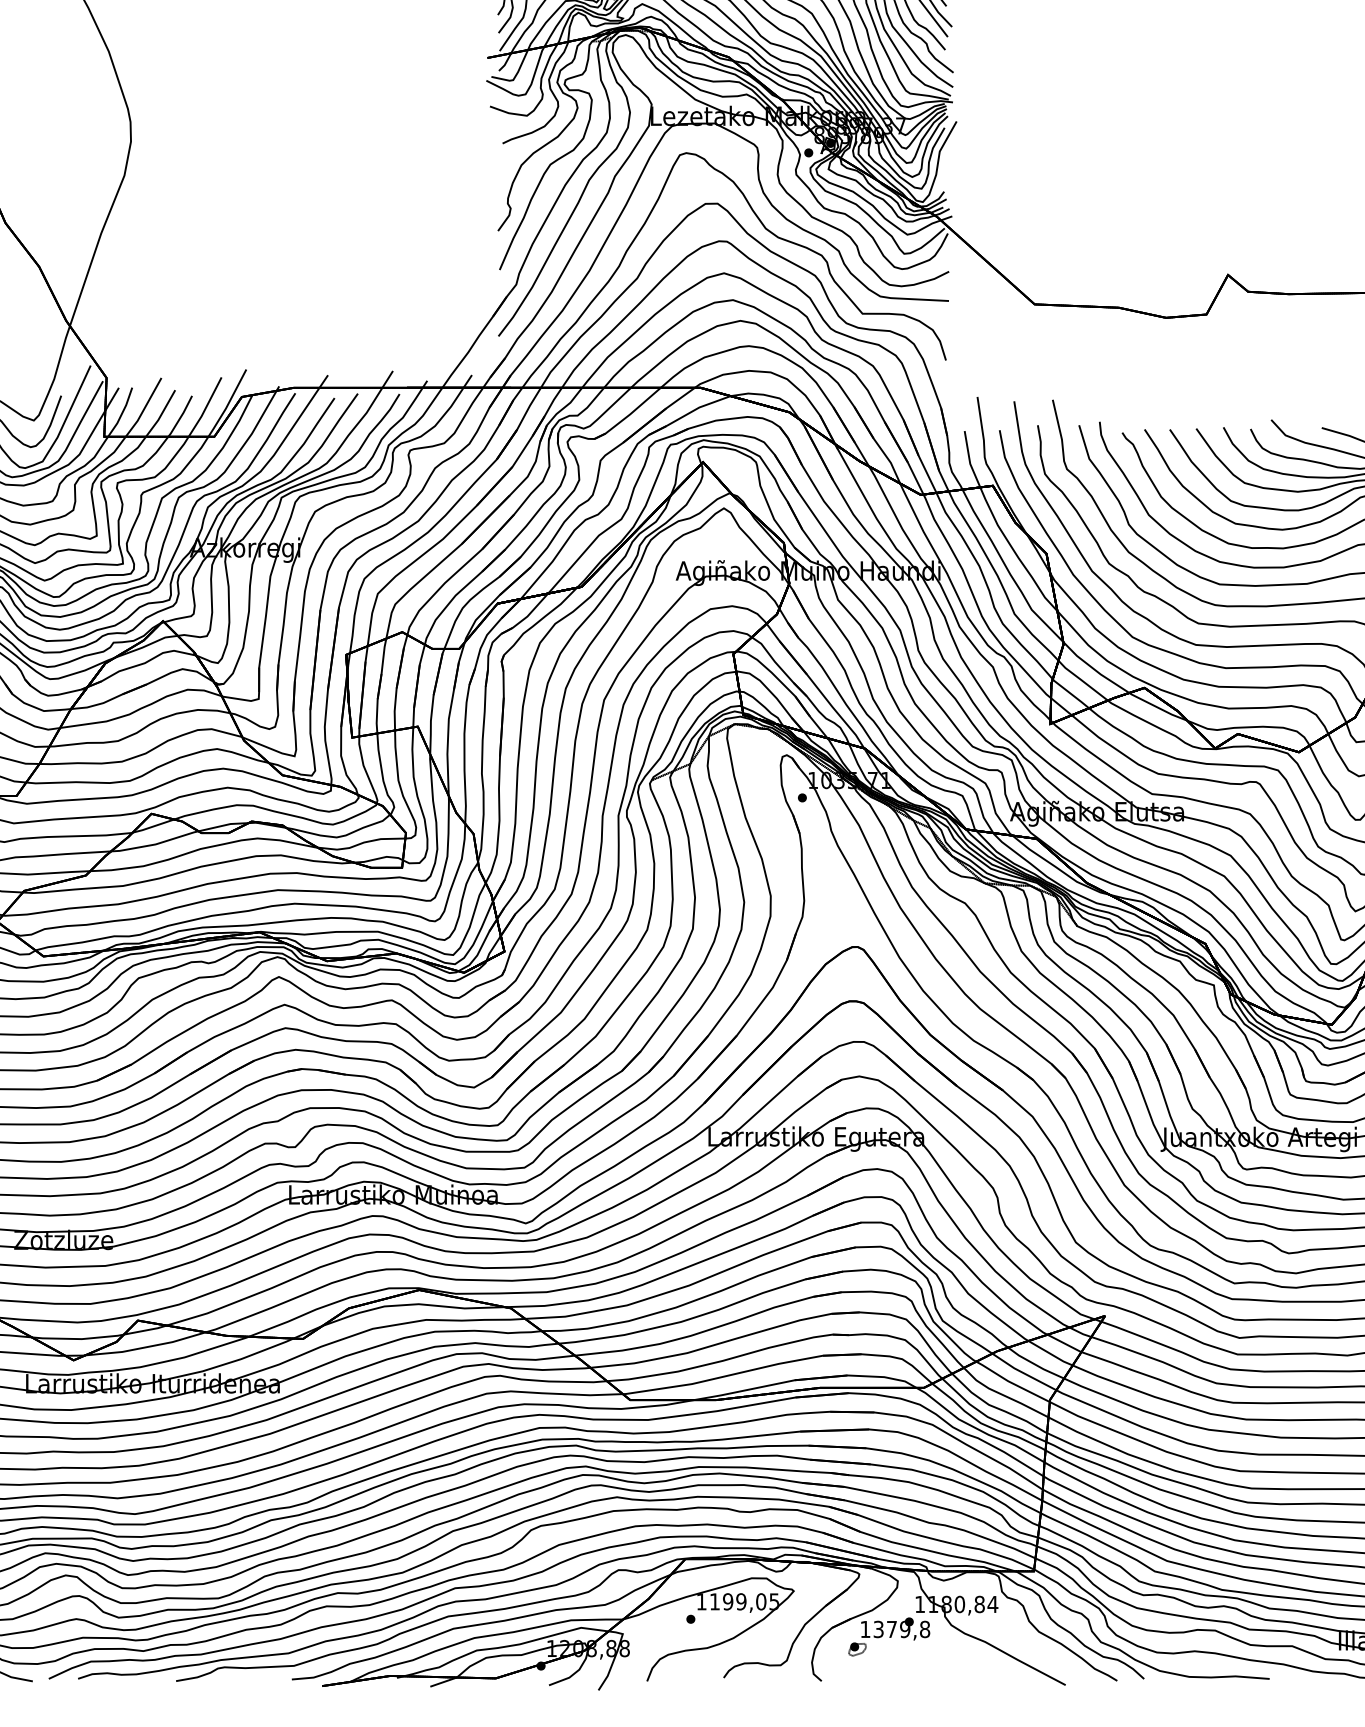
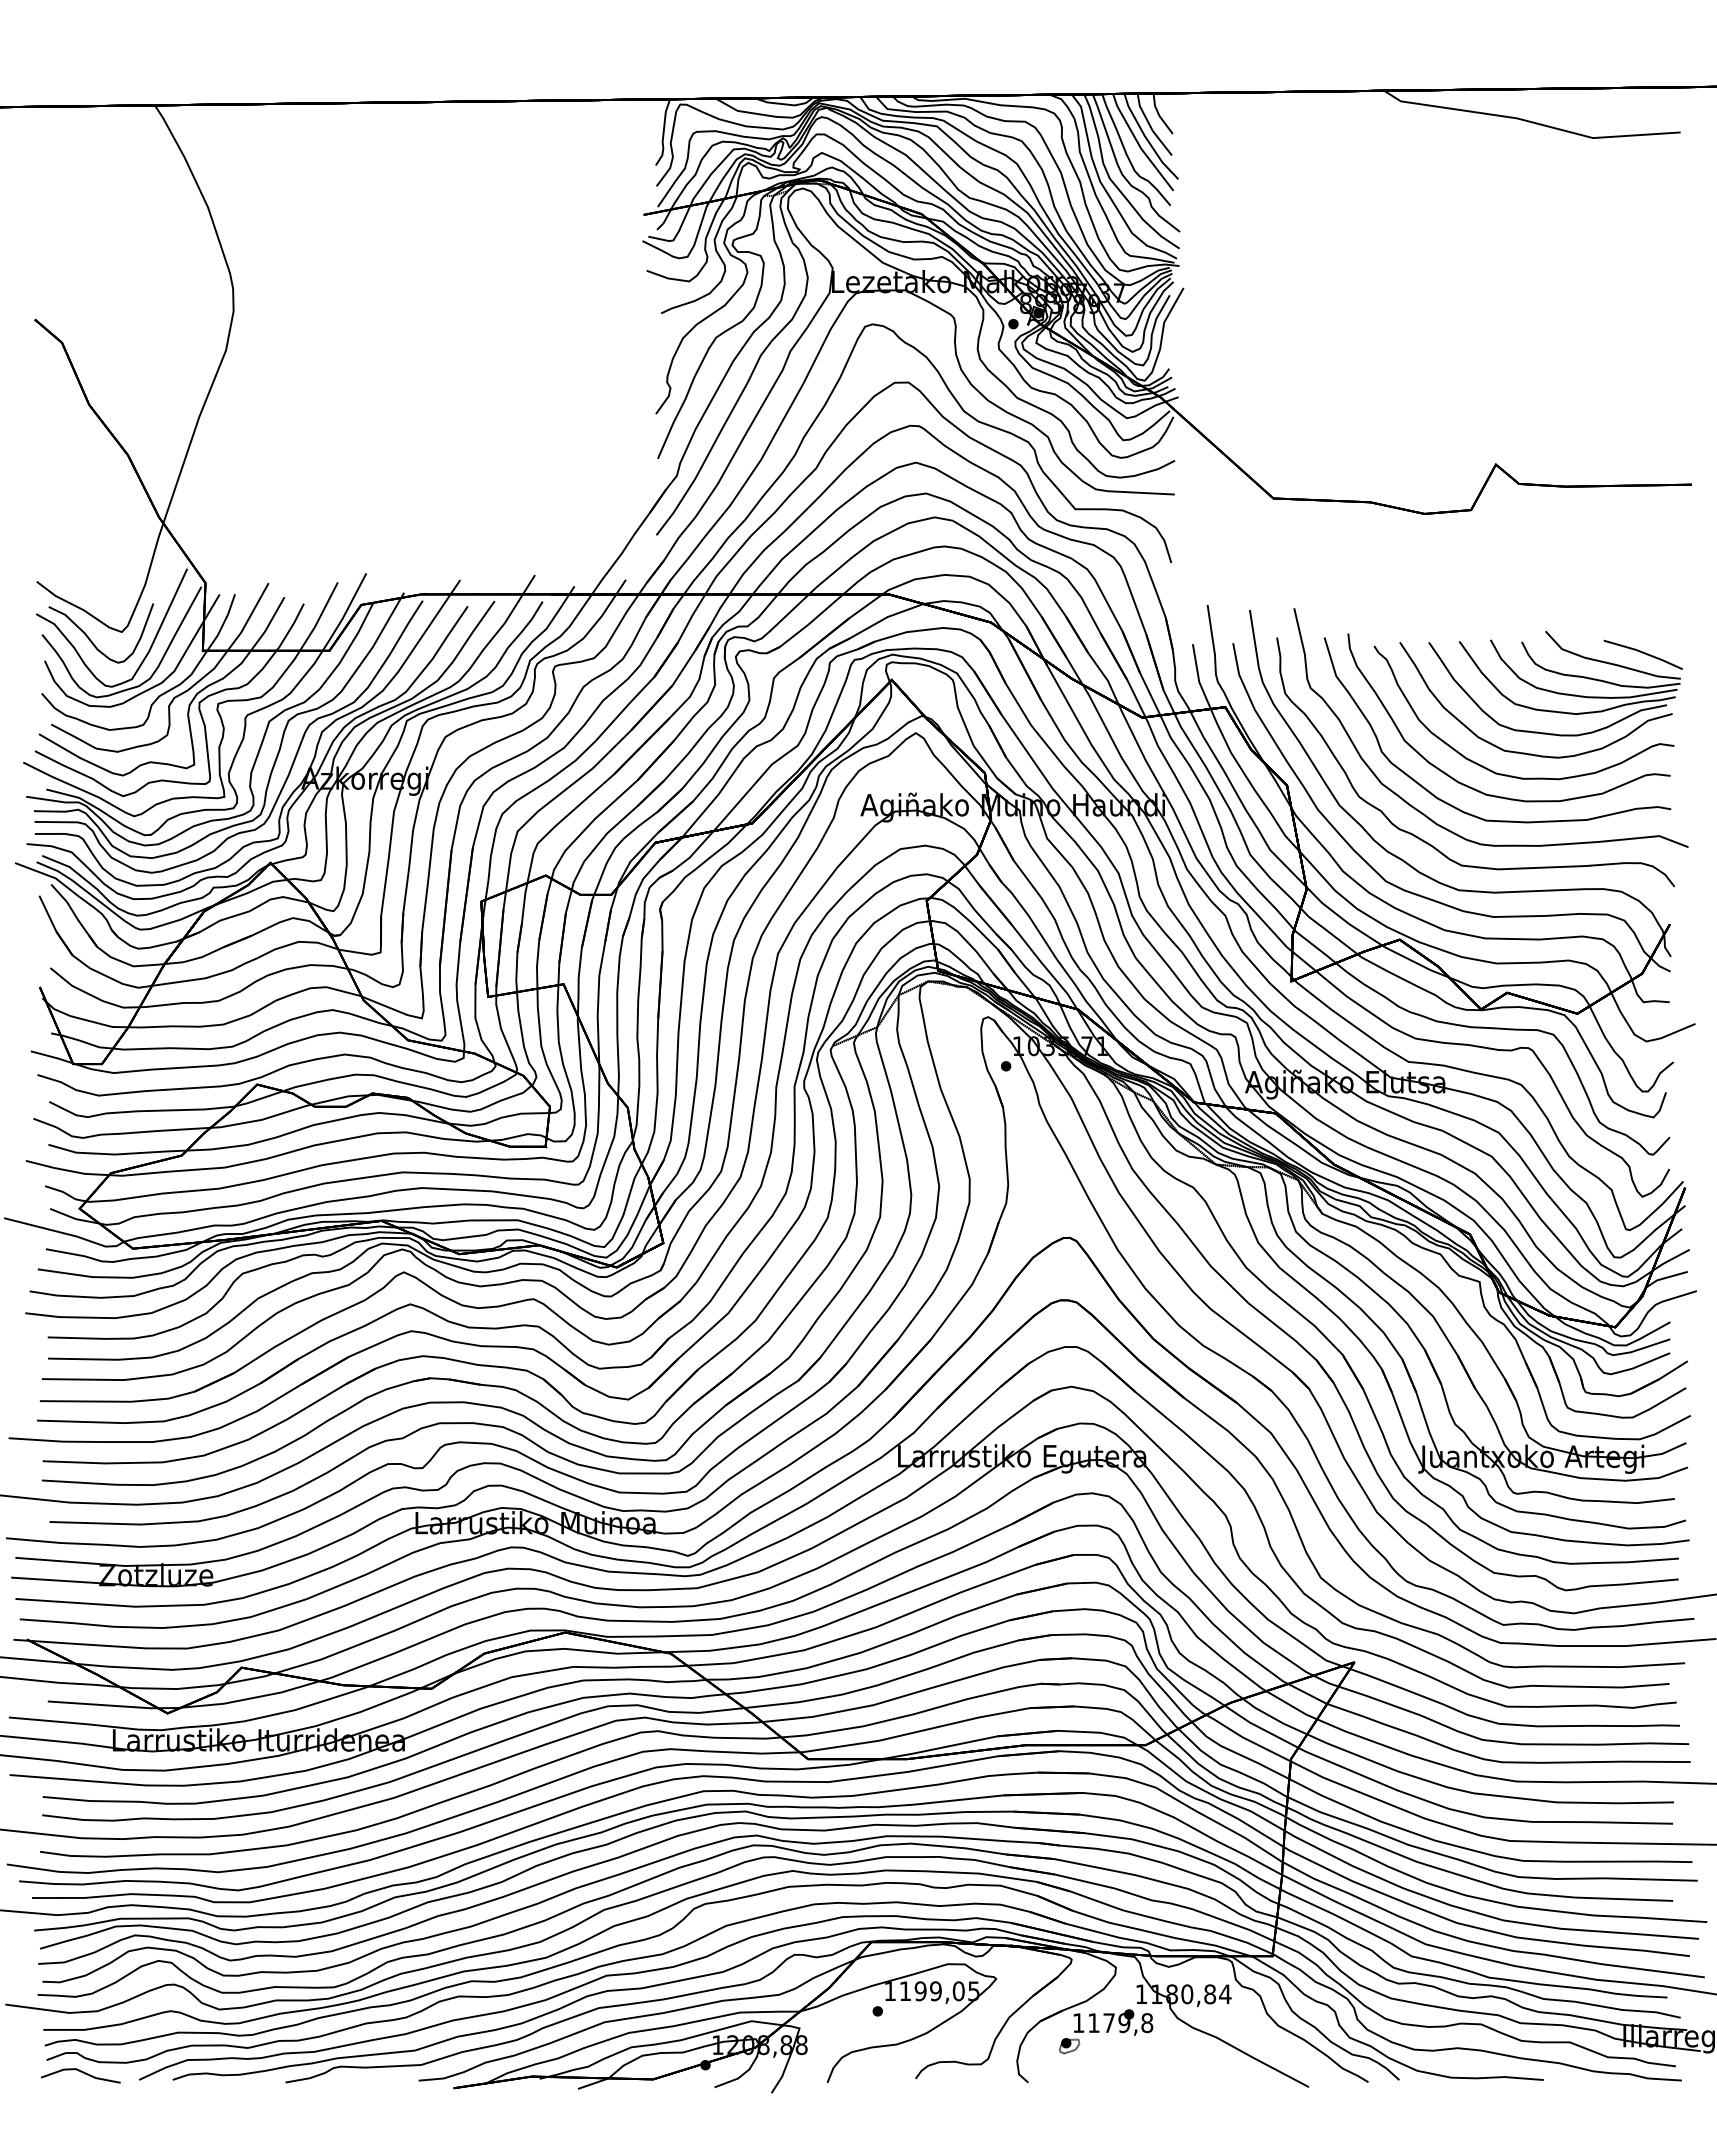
text: (878, 1629) -> (1093, 2023), 1379,8 -> 1179,8

